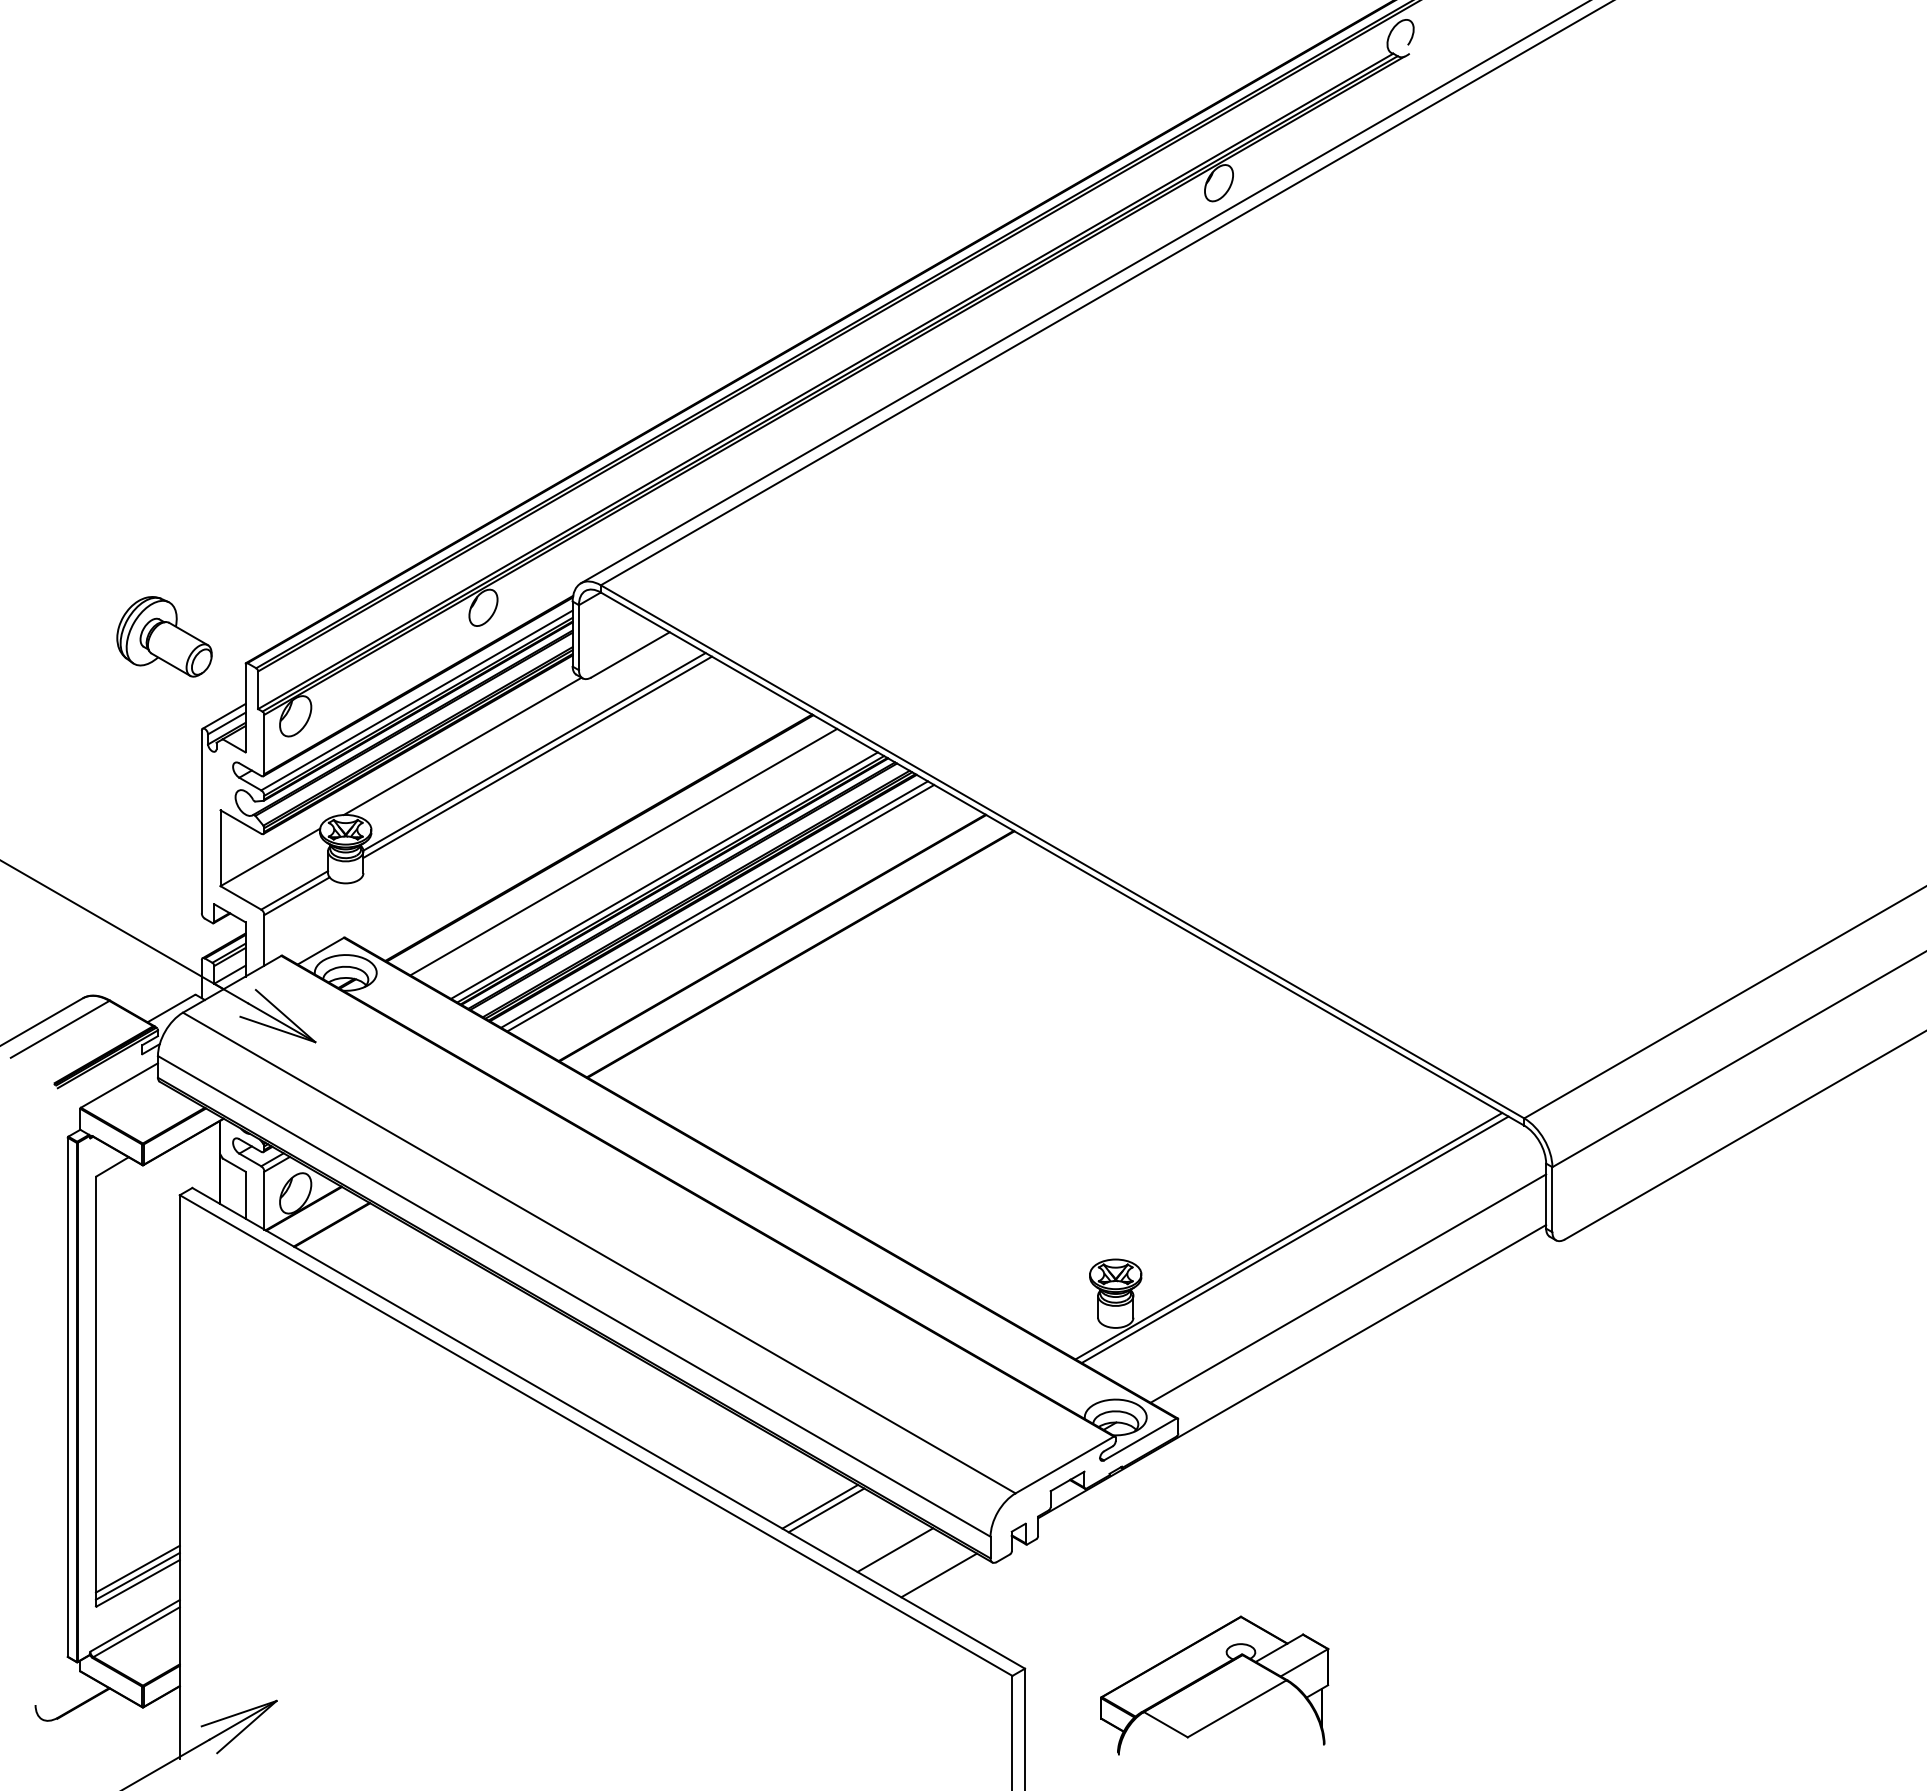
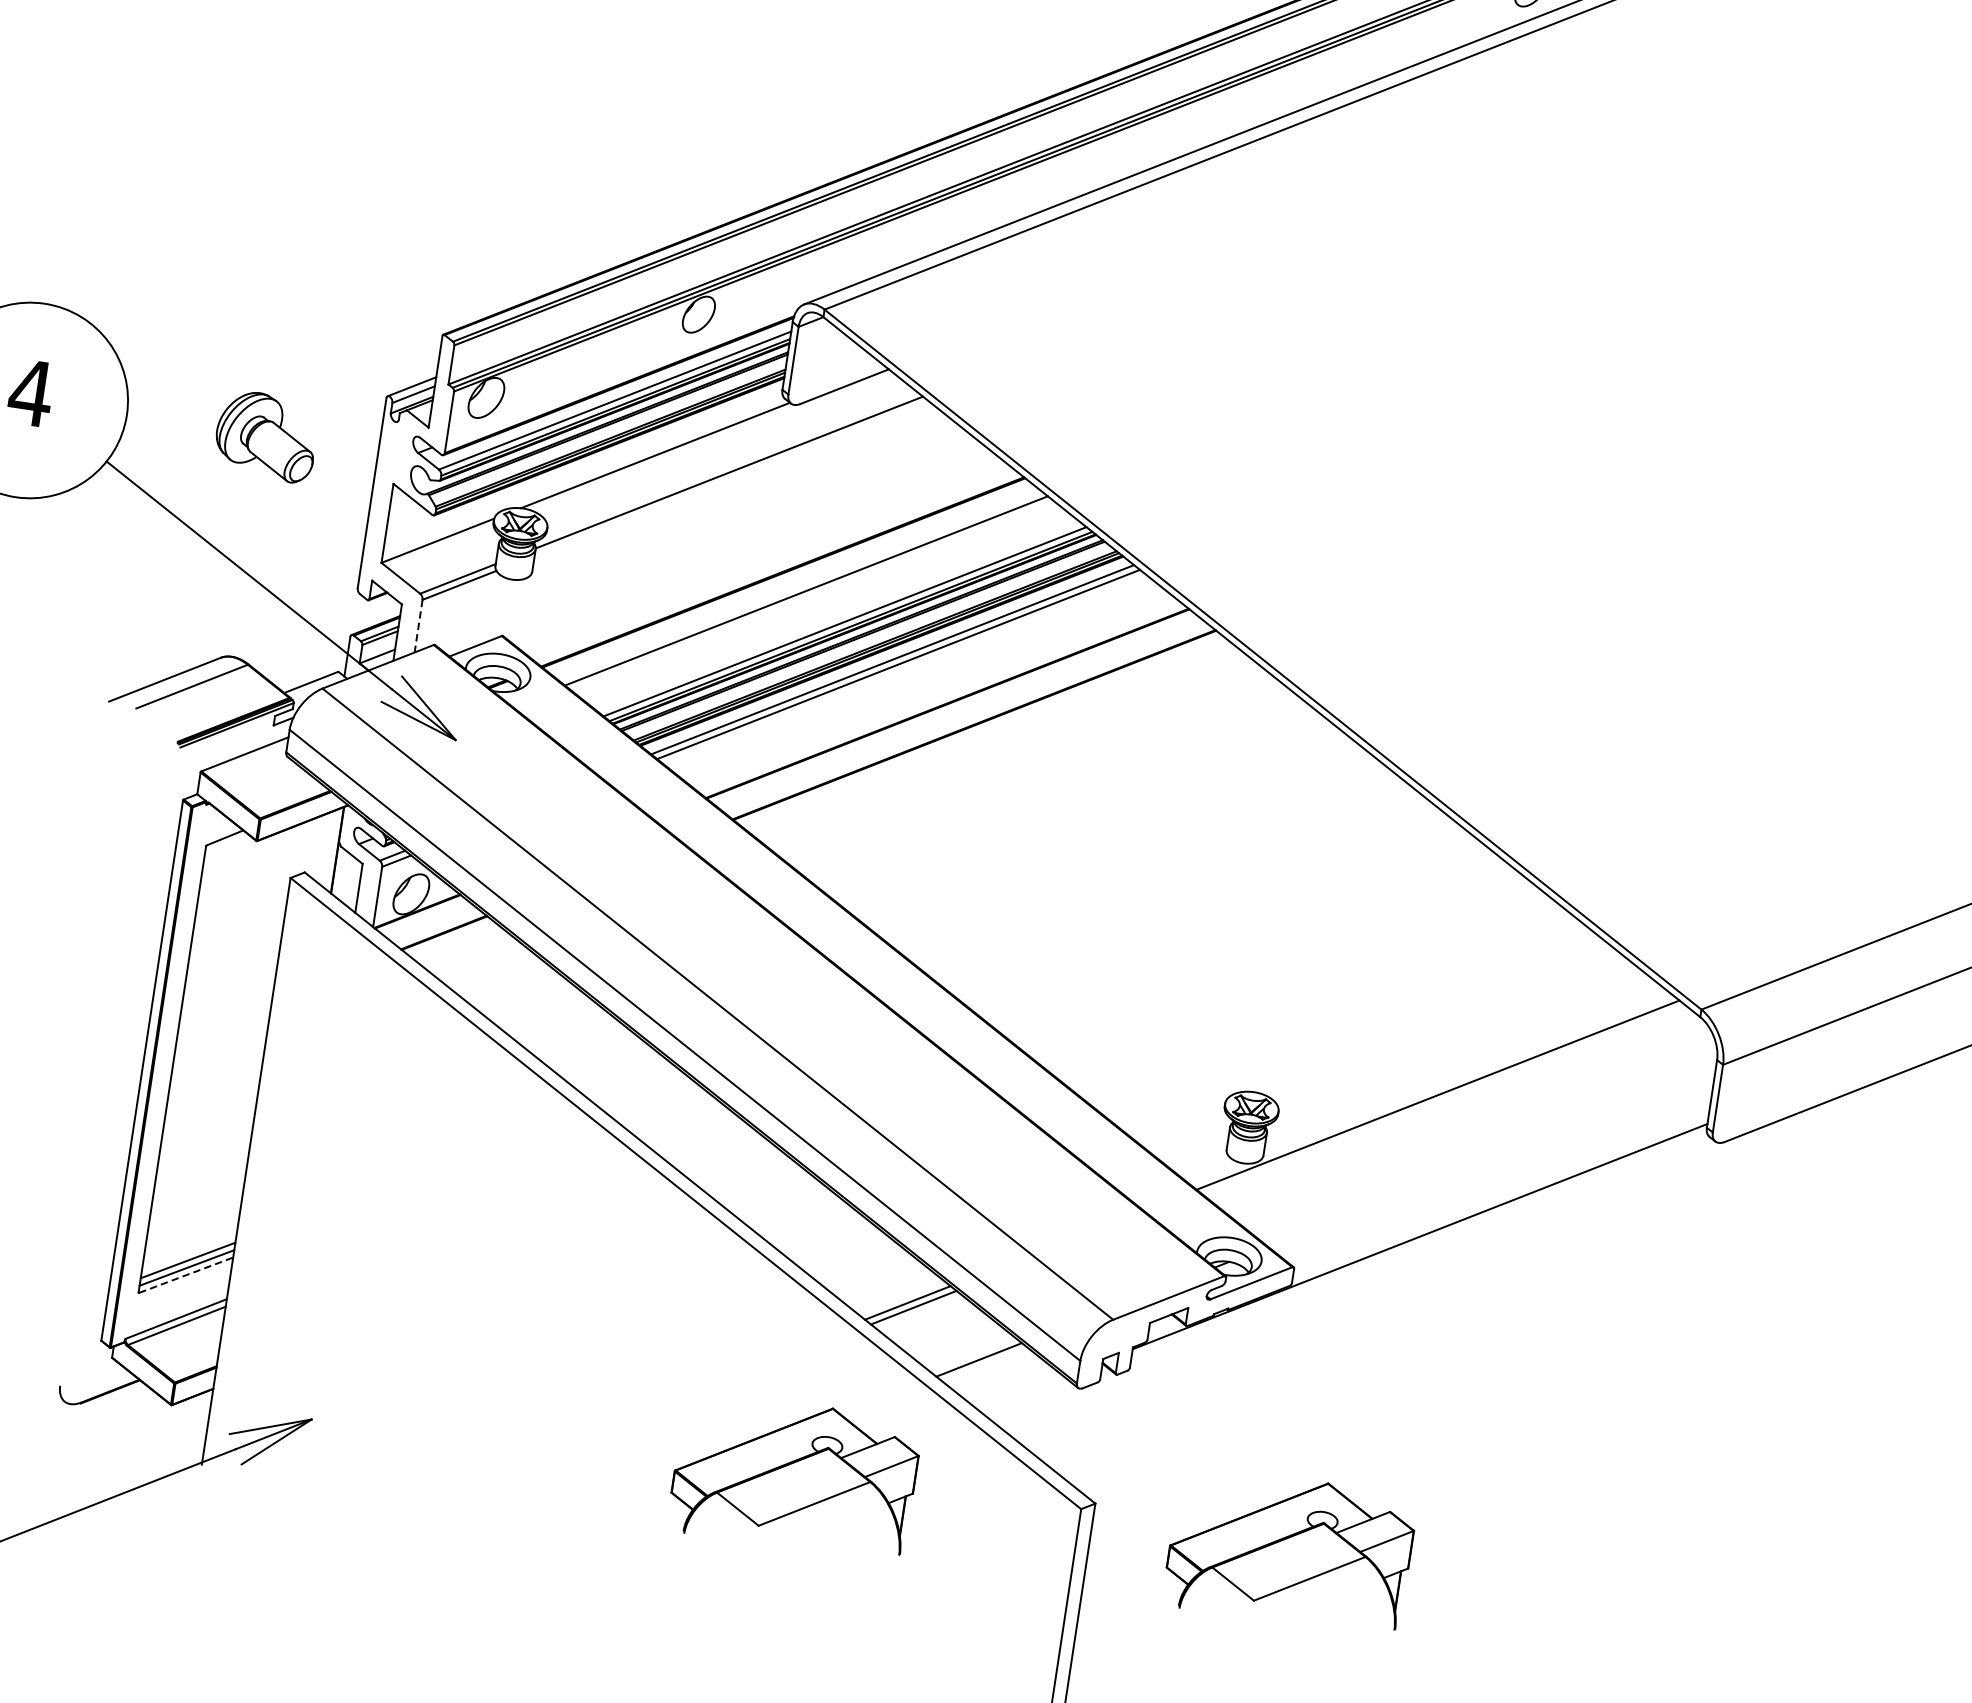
part: (164, 636) -> (266, 436), moved
line: (537, 756) -> (731, 477), removed
line: (264, 940) -> (418, 626), solid -> dashed
line: (1294, 1239) -> (1443, 1099), removed
line: (1348, 1288) -> (1491, 1158), removed
line: (939, 1575) -> (1021, 1393), removed
line: (138, 1583) -> (186, 1275), solid -> dashed
part: (738, 1685) -> (794, 1476), added

